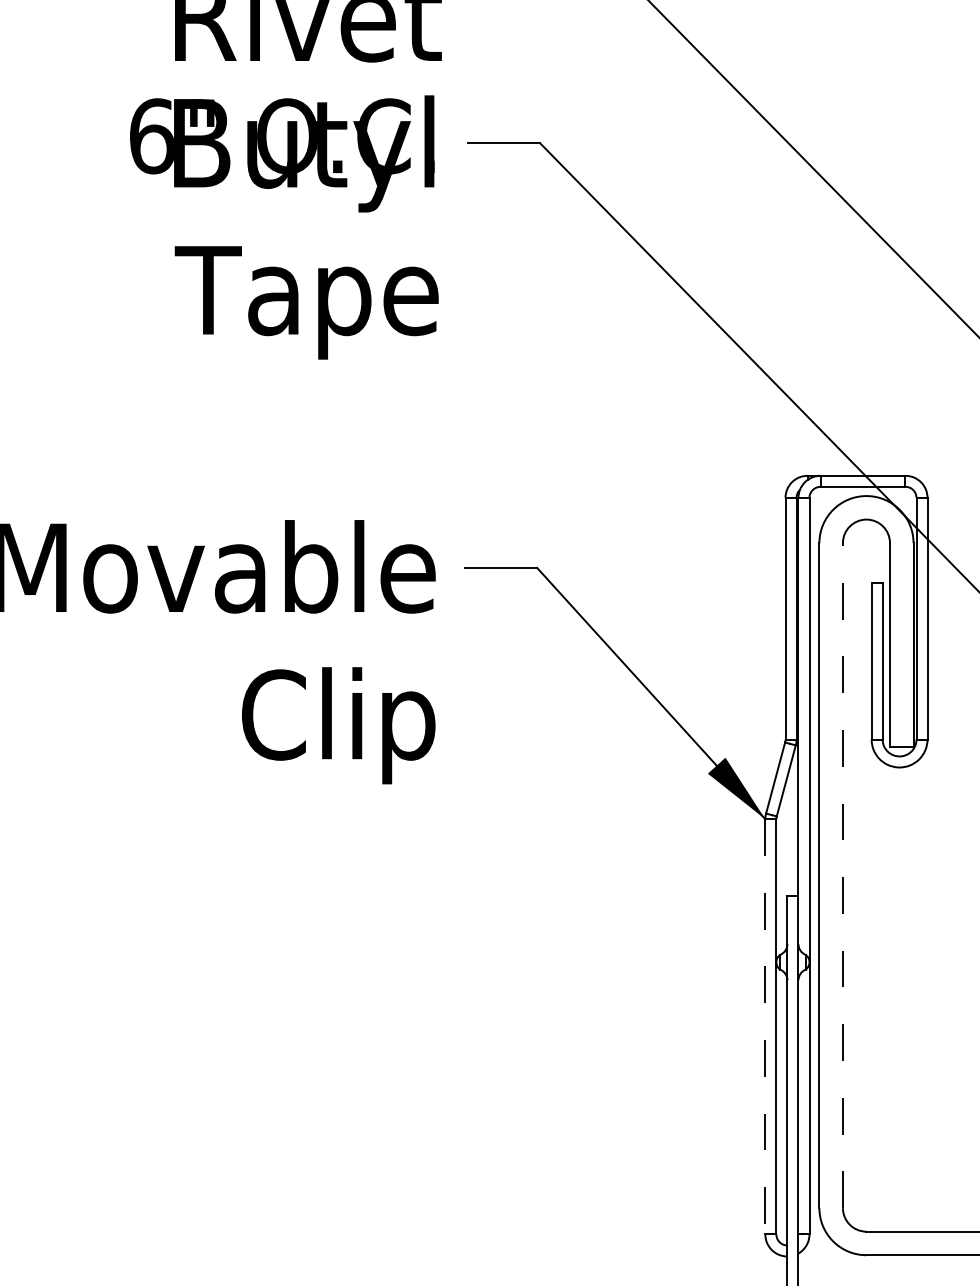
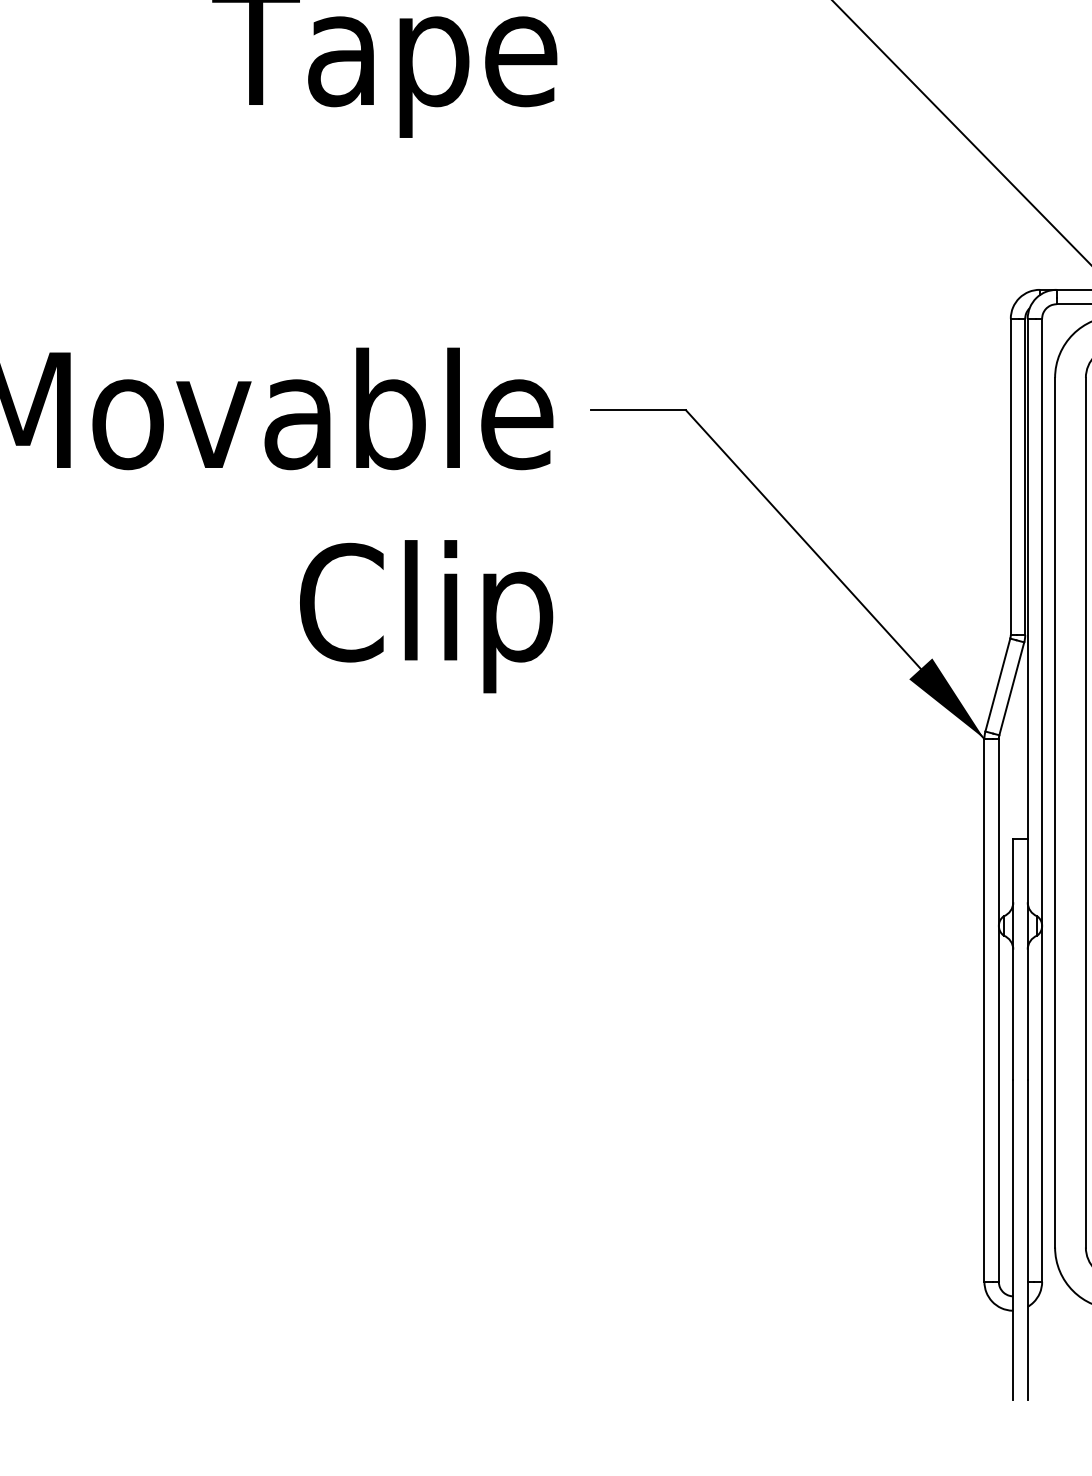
line: (842, 875) -> (1085, 812), dashed -> solid
line: (765, 1026) -> (984, 1009), dashed -> solid

